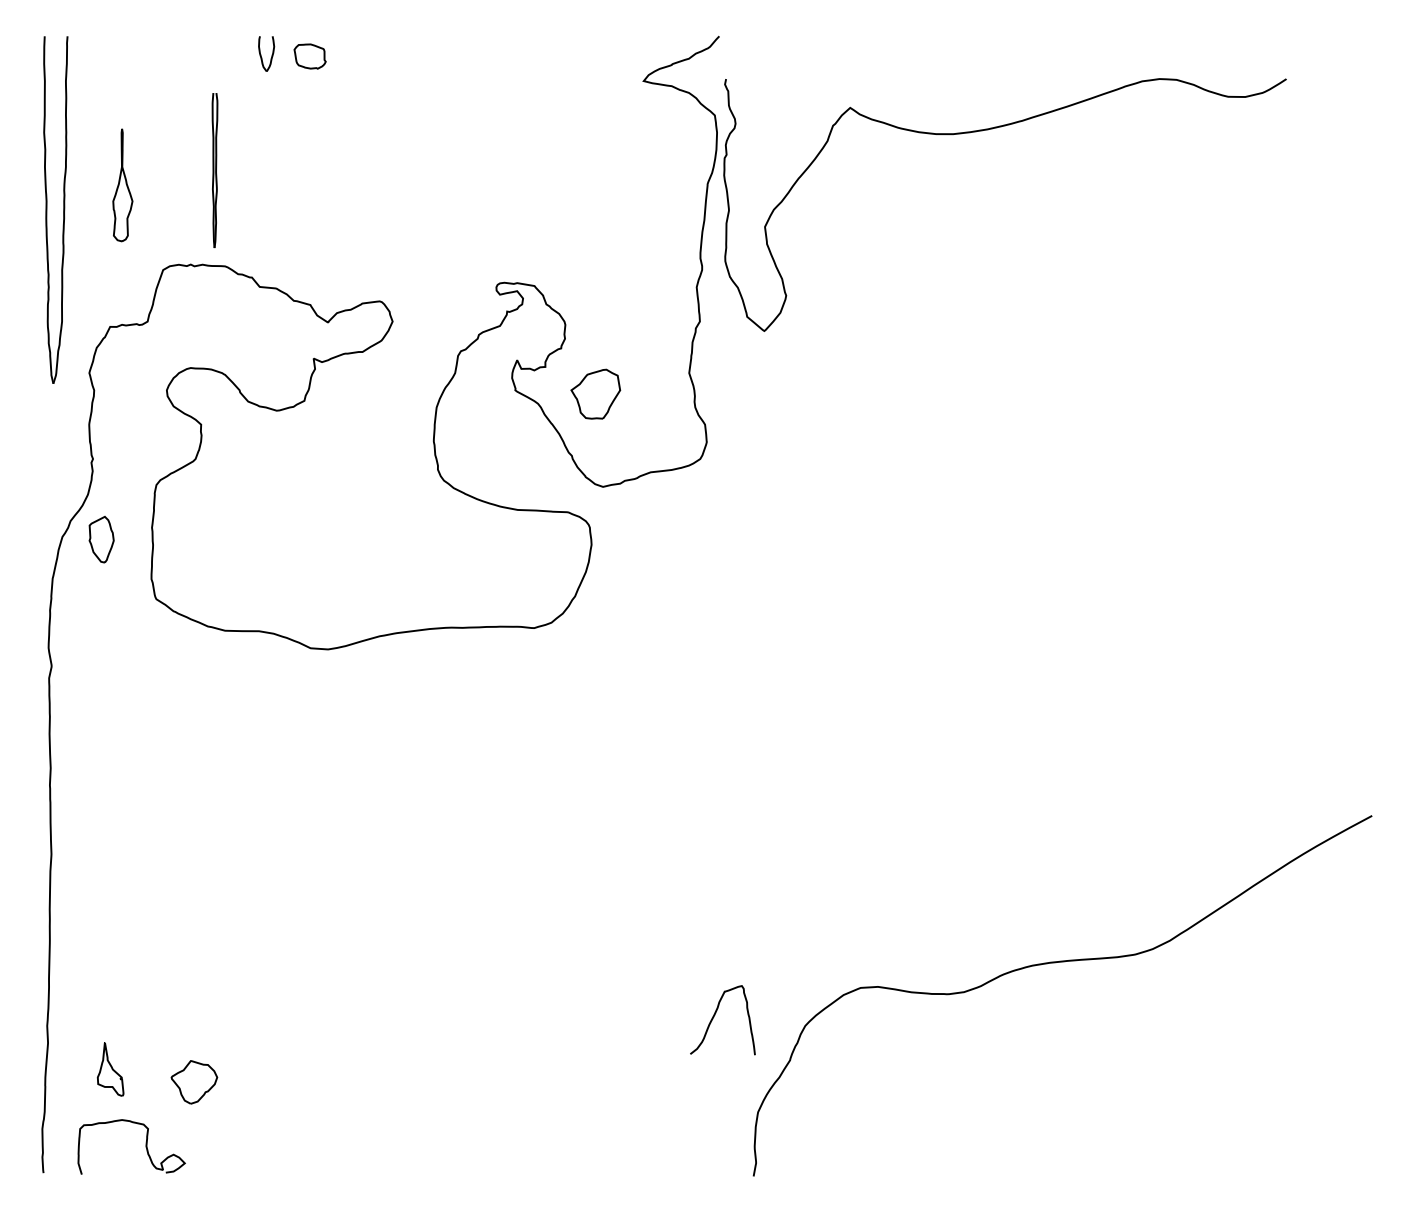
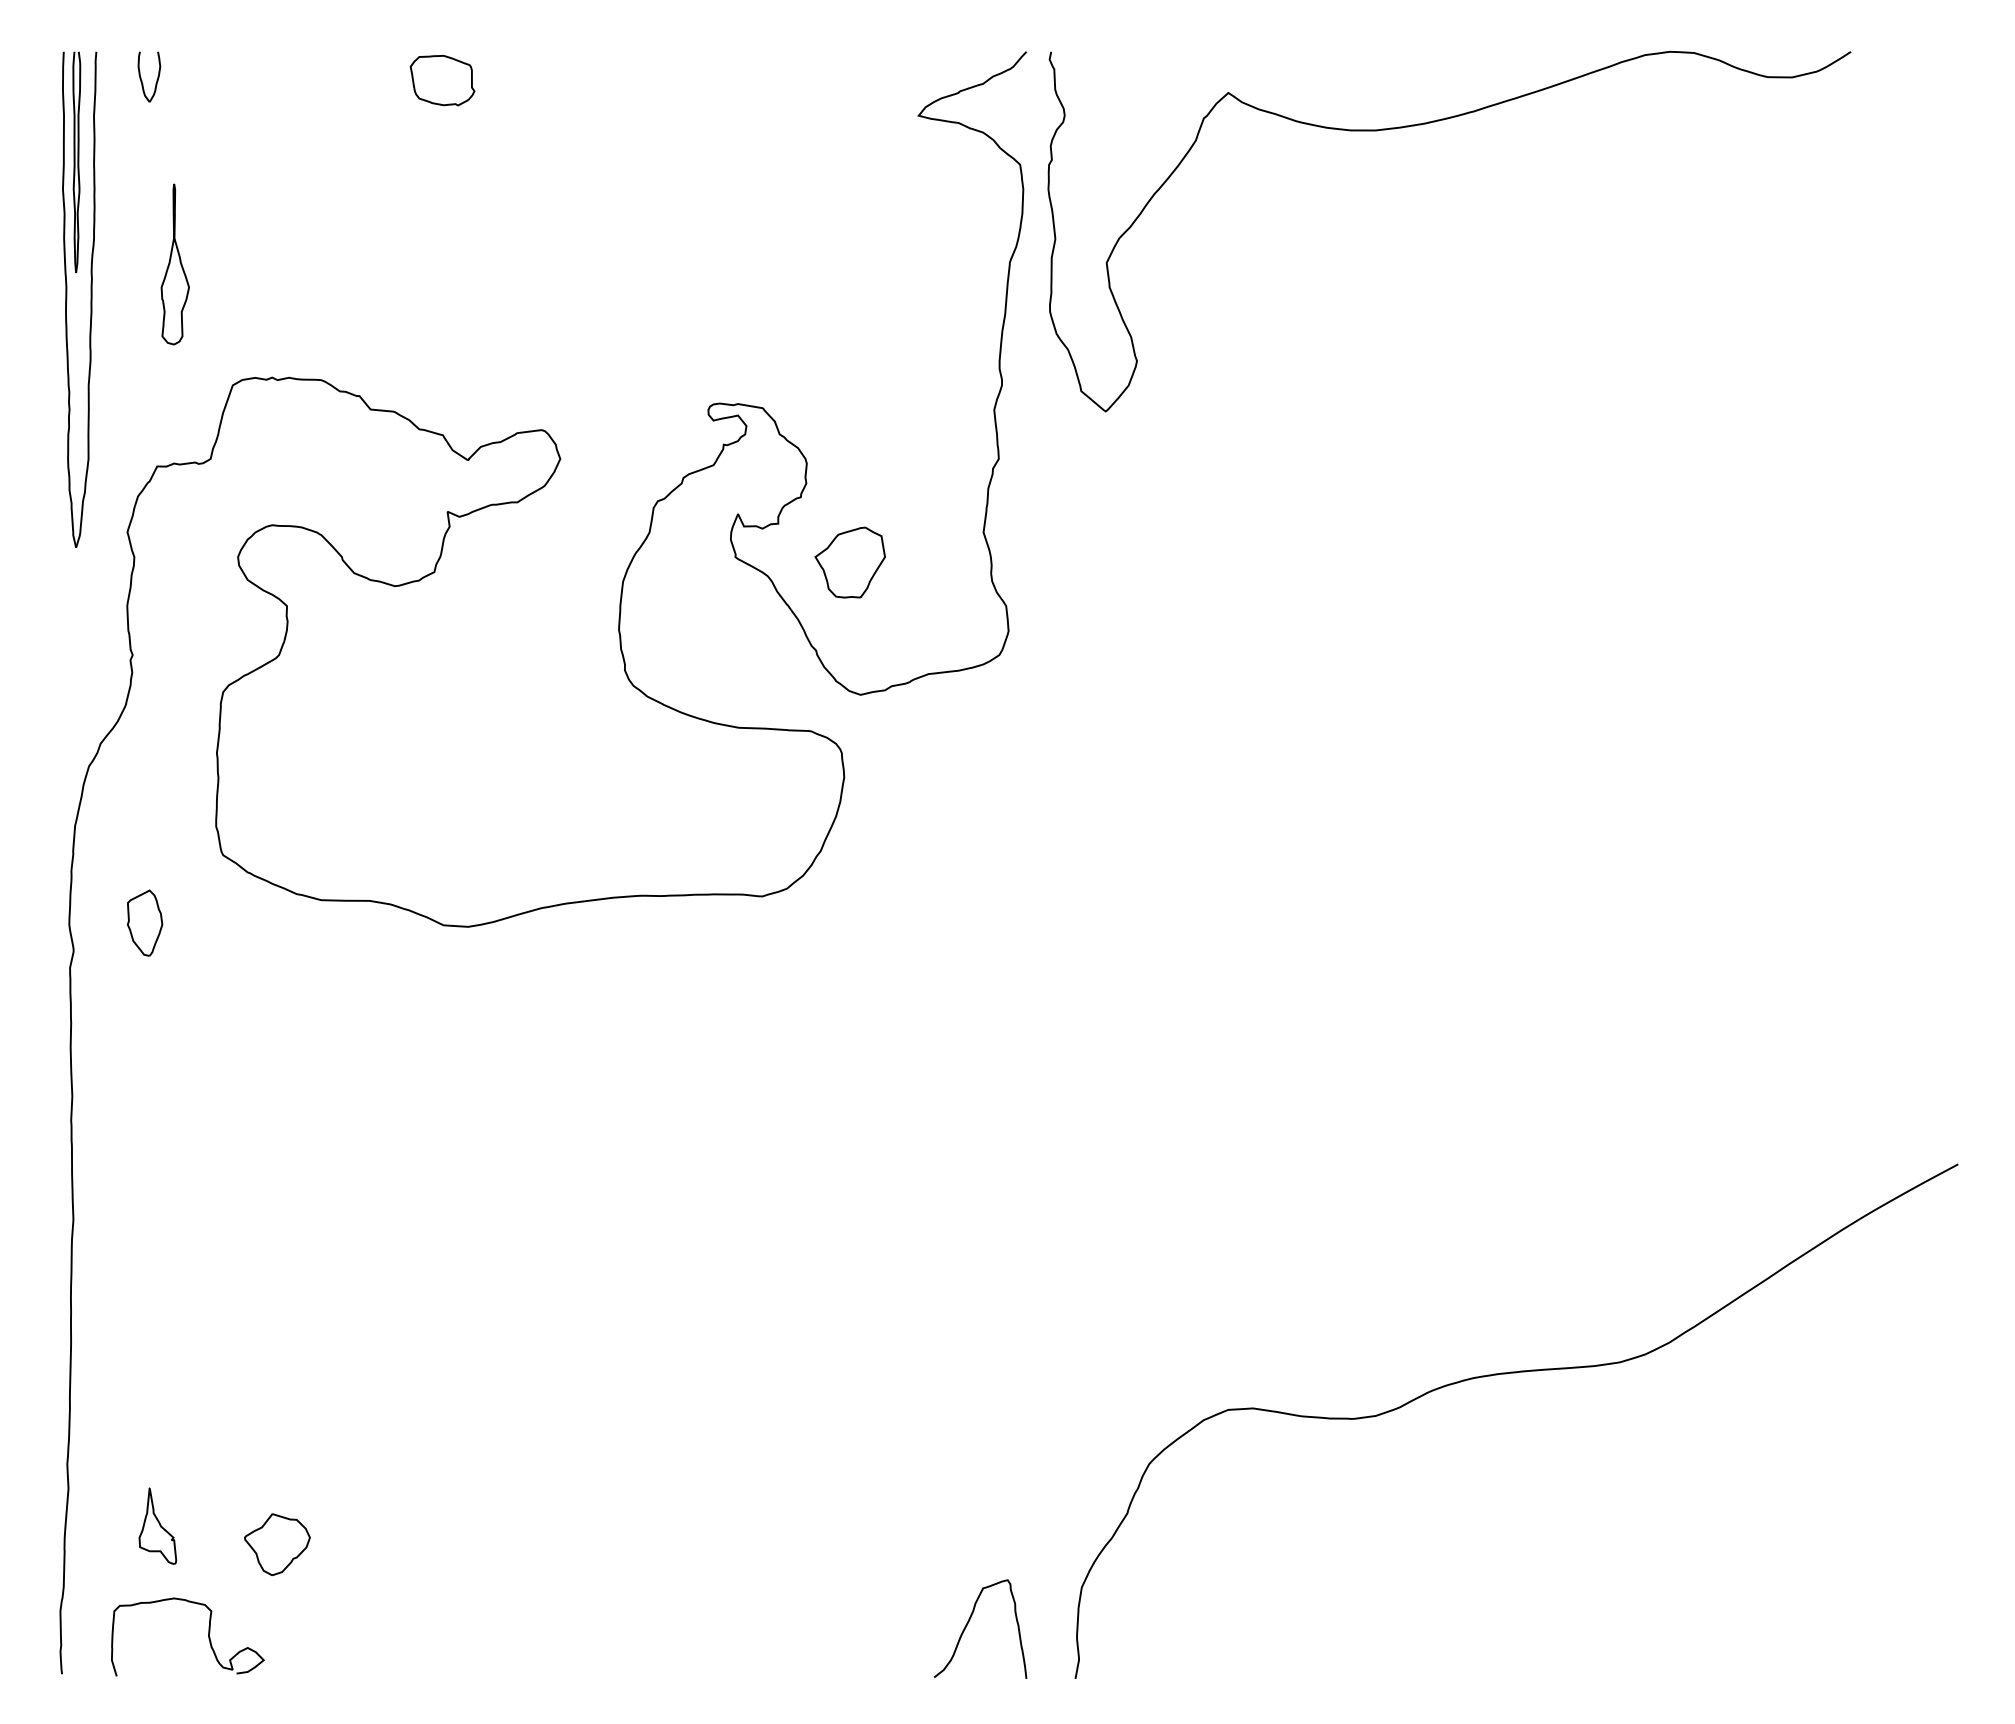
part: (271, 55) -> (156, 79), moved
part: (310, 56) -> (442, 80), size x1.43
curve: (989, 129) -> (1426, 124), moved
part: (214, 169) -> (76, 161), moved
part: (101, 539) -> (144, 922), moved
curve: (714, 1016) -> (968, 1623), moved

